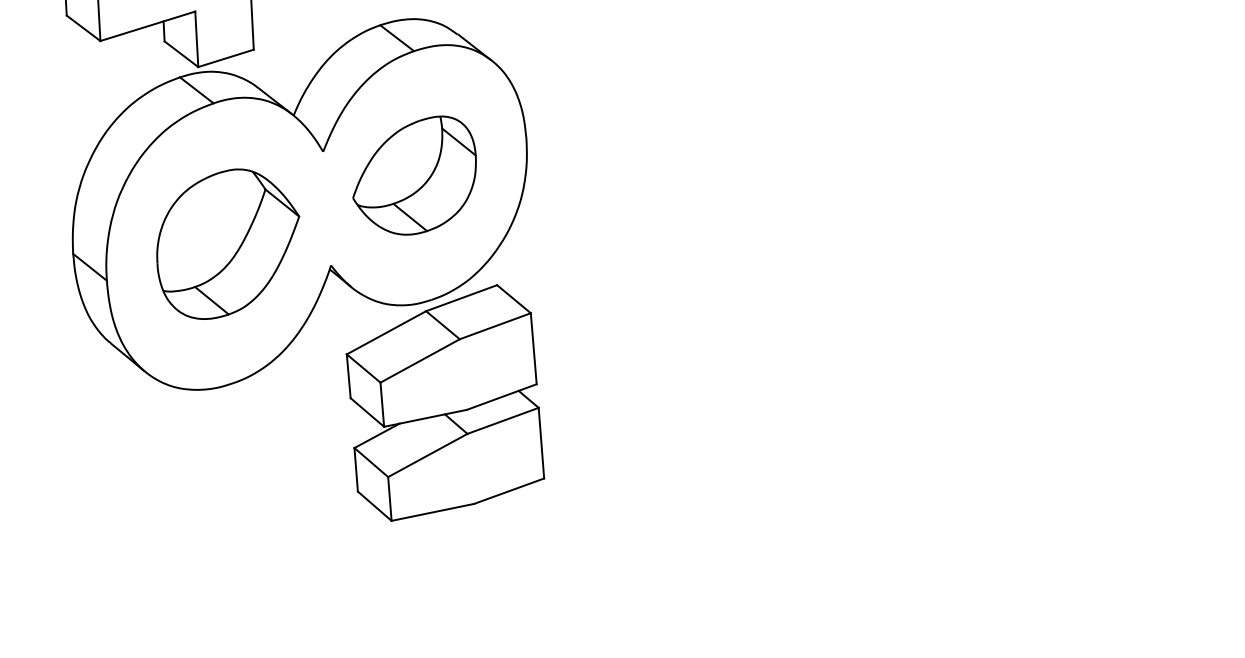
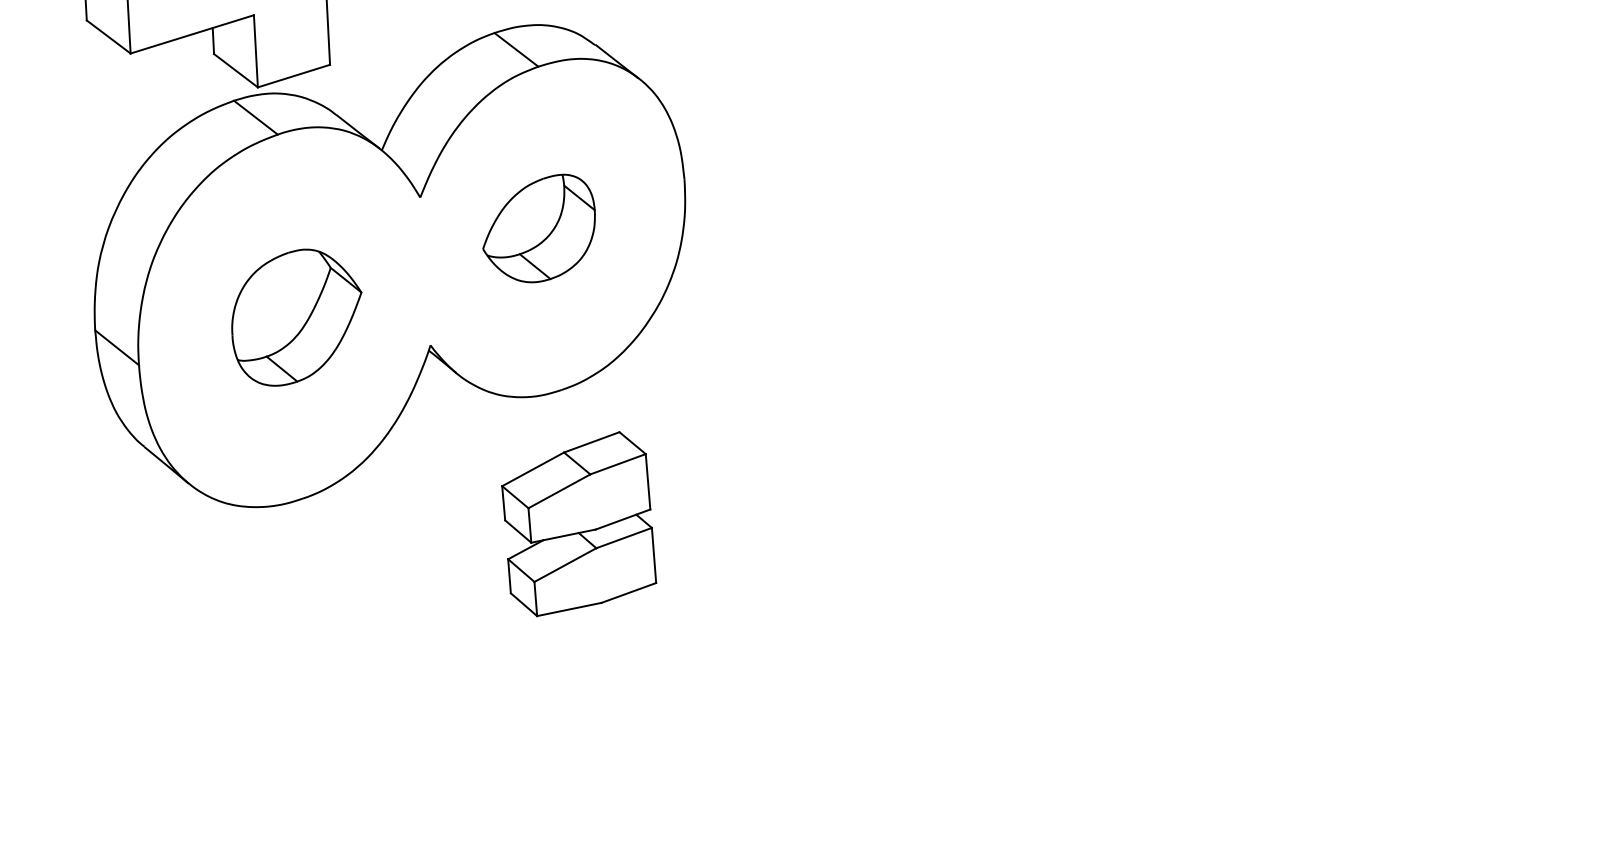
part: (414, 175) -> (538, 228), size x0.7
part: (228, 244) -> (296, 317), size x0.7
part: (444, 402) -> (578, 523), size x0.6

